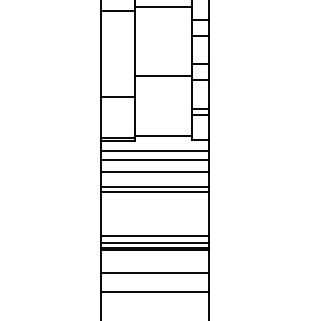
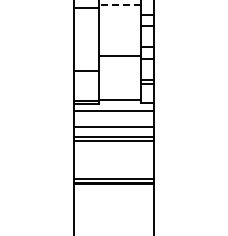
line: (163, 7) -> (120, 5), solid -> dashed
line: (154, 159) -> (113, 117), removed
line: (154, 235) -> (113, 173), removed
line: (154, 272) -> (113, 200), removed
line: (154, 291) -> (113, 214), removed

